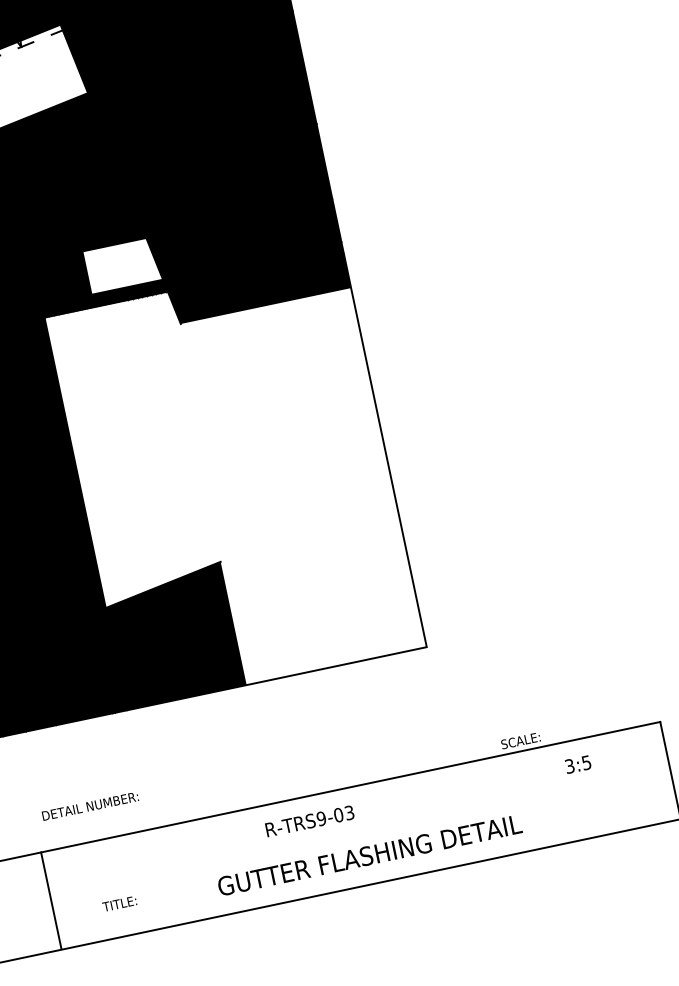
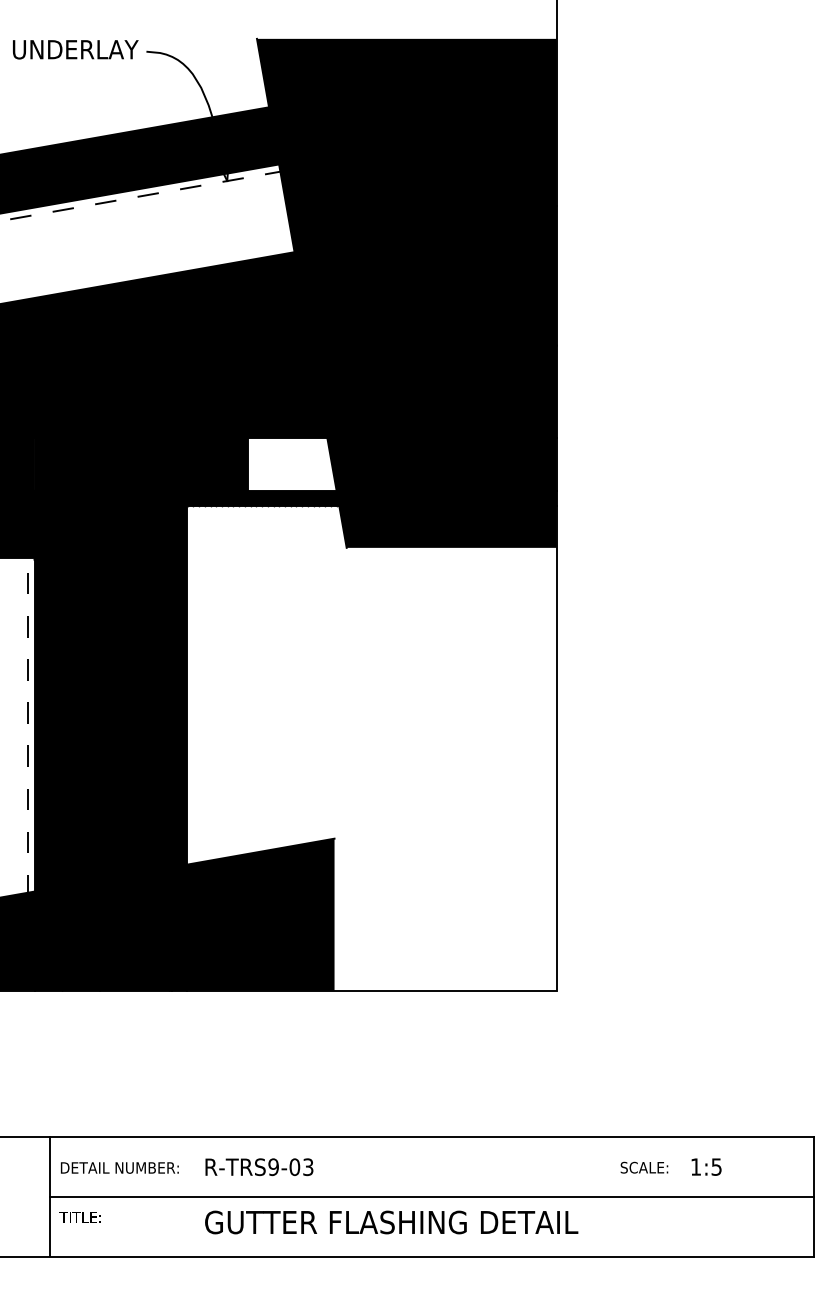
text: (520, 740) -> (644, 1167), moved
text: (570, 765) -> (696, 1166), 3:5 -> 1:5
text: (90, 806) -> (119, 1167), moved
text: (310, 821) -> (259, 1167), moved
line: (360, 835) -> (431, 1196), added
text: (369, 855) -> (391, 1222), moved
text: (119, 904) -> (79, 1217), moved

